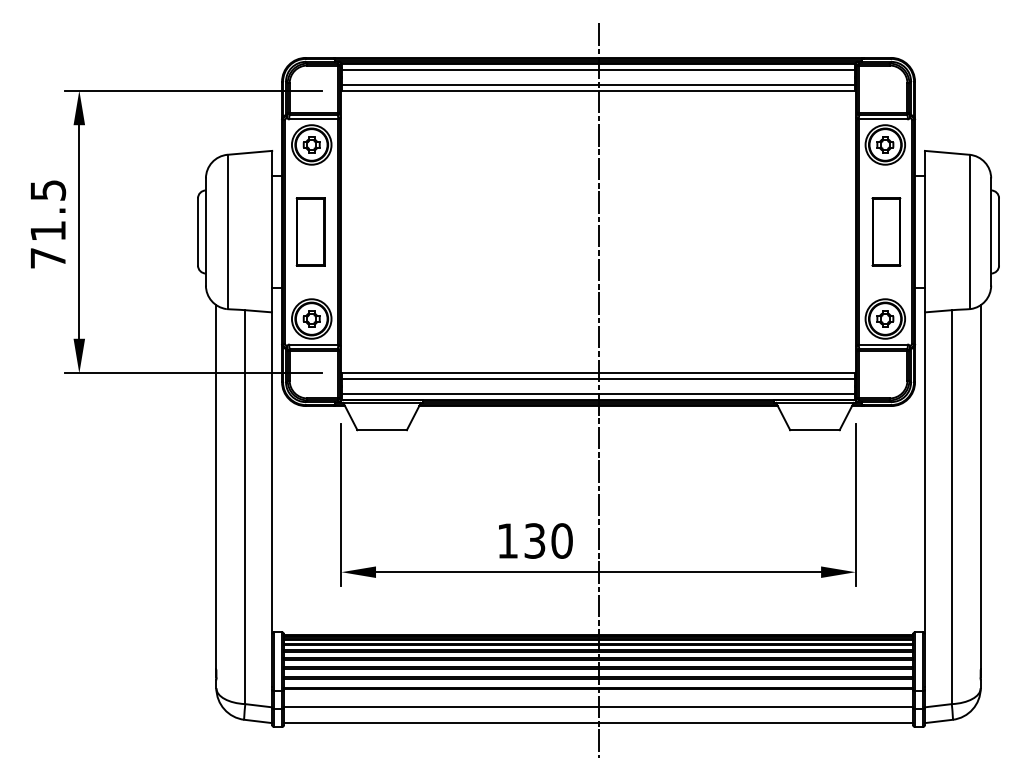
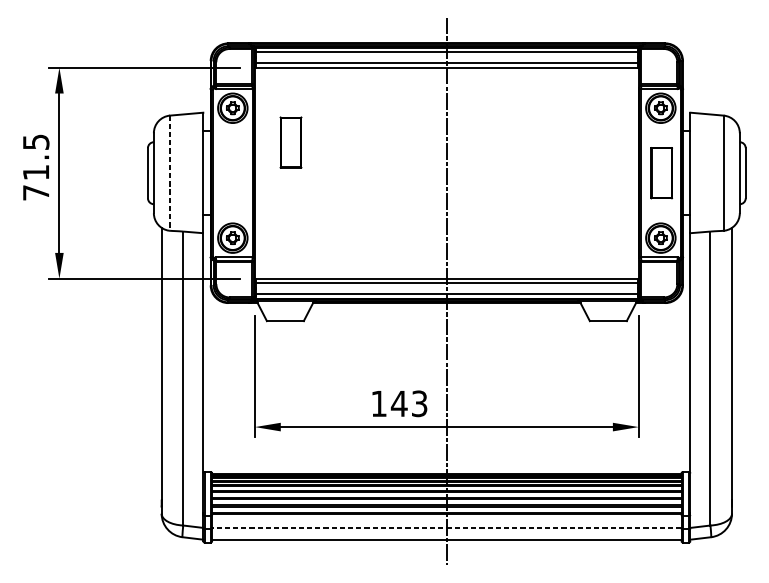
part: (310, 231) -> (290, 142), moved
line: (227, 232) -> (169, 173), solid -> dashed
text: (547, 540) -> (408, 403), 130 -> 143
line: (598, 707) -> (446, 528), solid -> dashed

